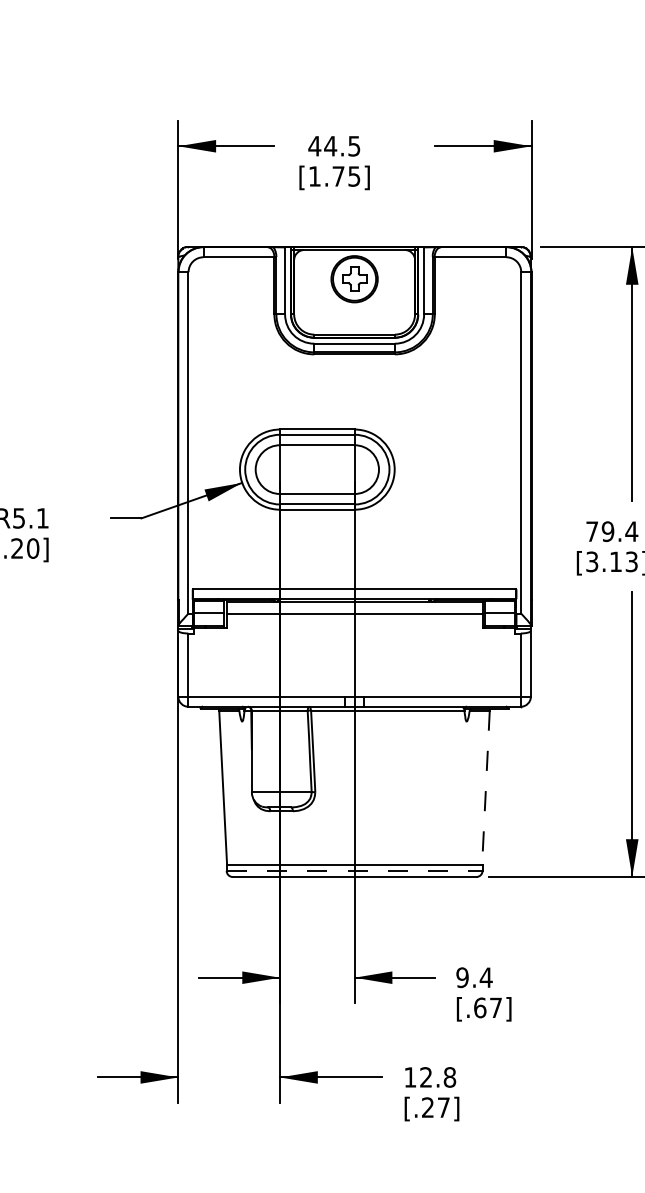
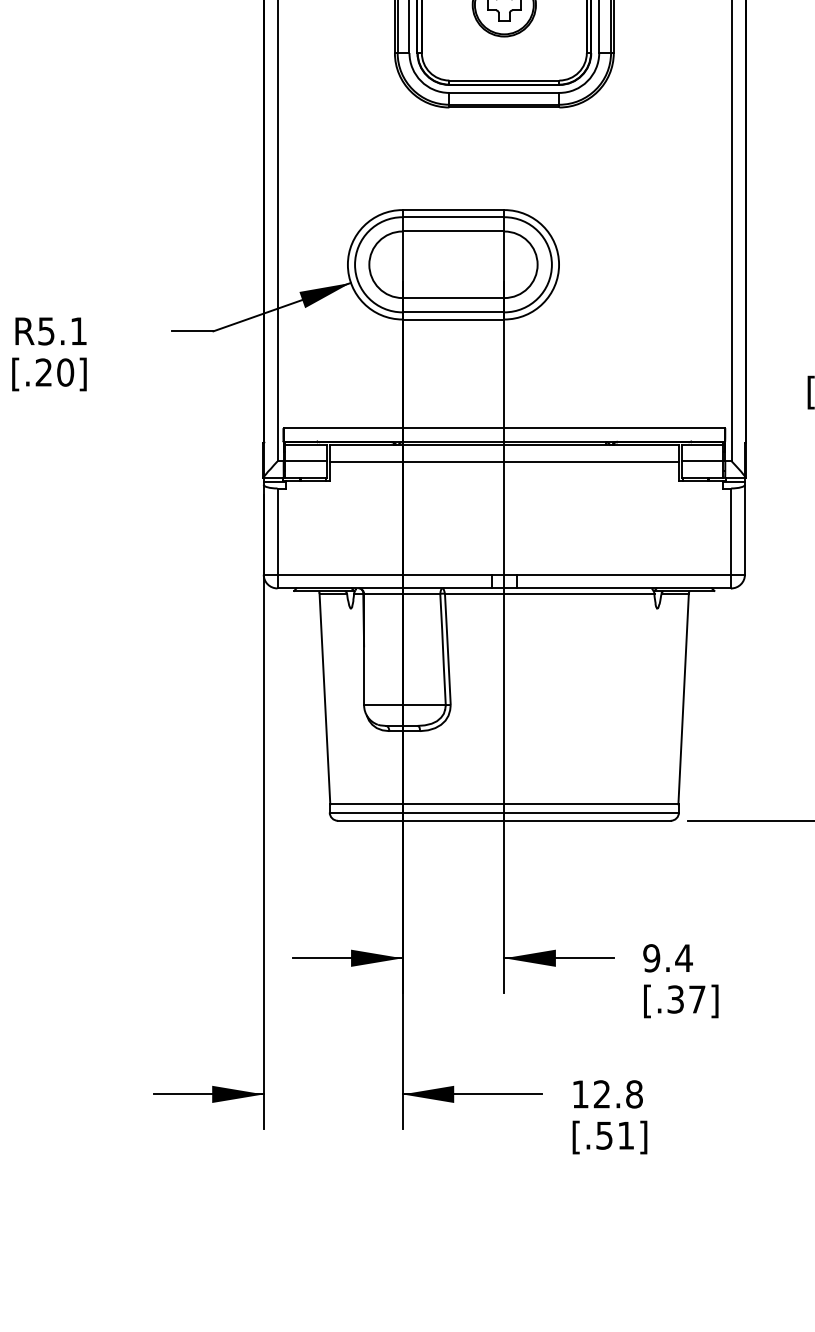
line: (485, 788) -> (683, 700), dashed -> solid
line: (354, 870) -> (504, 811), dashed -> solid
text: (480, 1007) -> (676, 998), [.67] -> [.37]
text: (435, 1107) -> (614, 1135), [.27] -> [.51]

